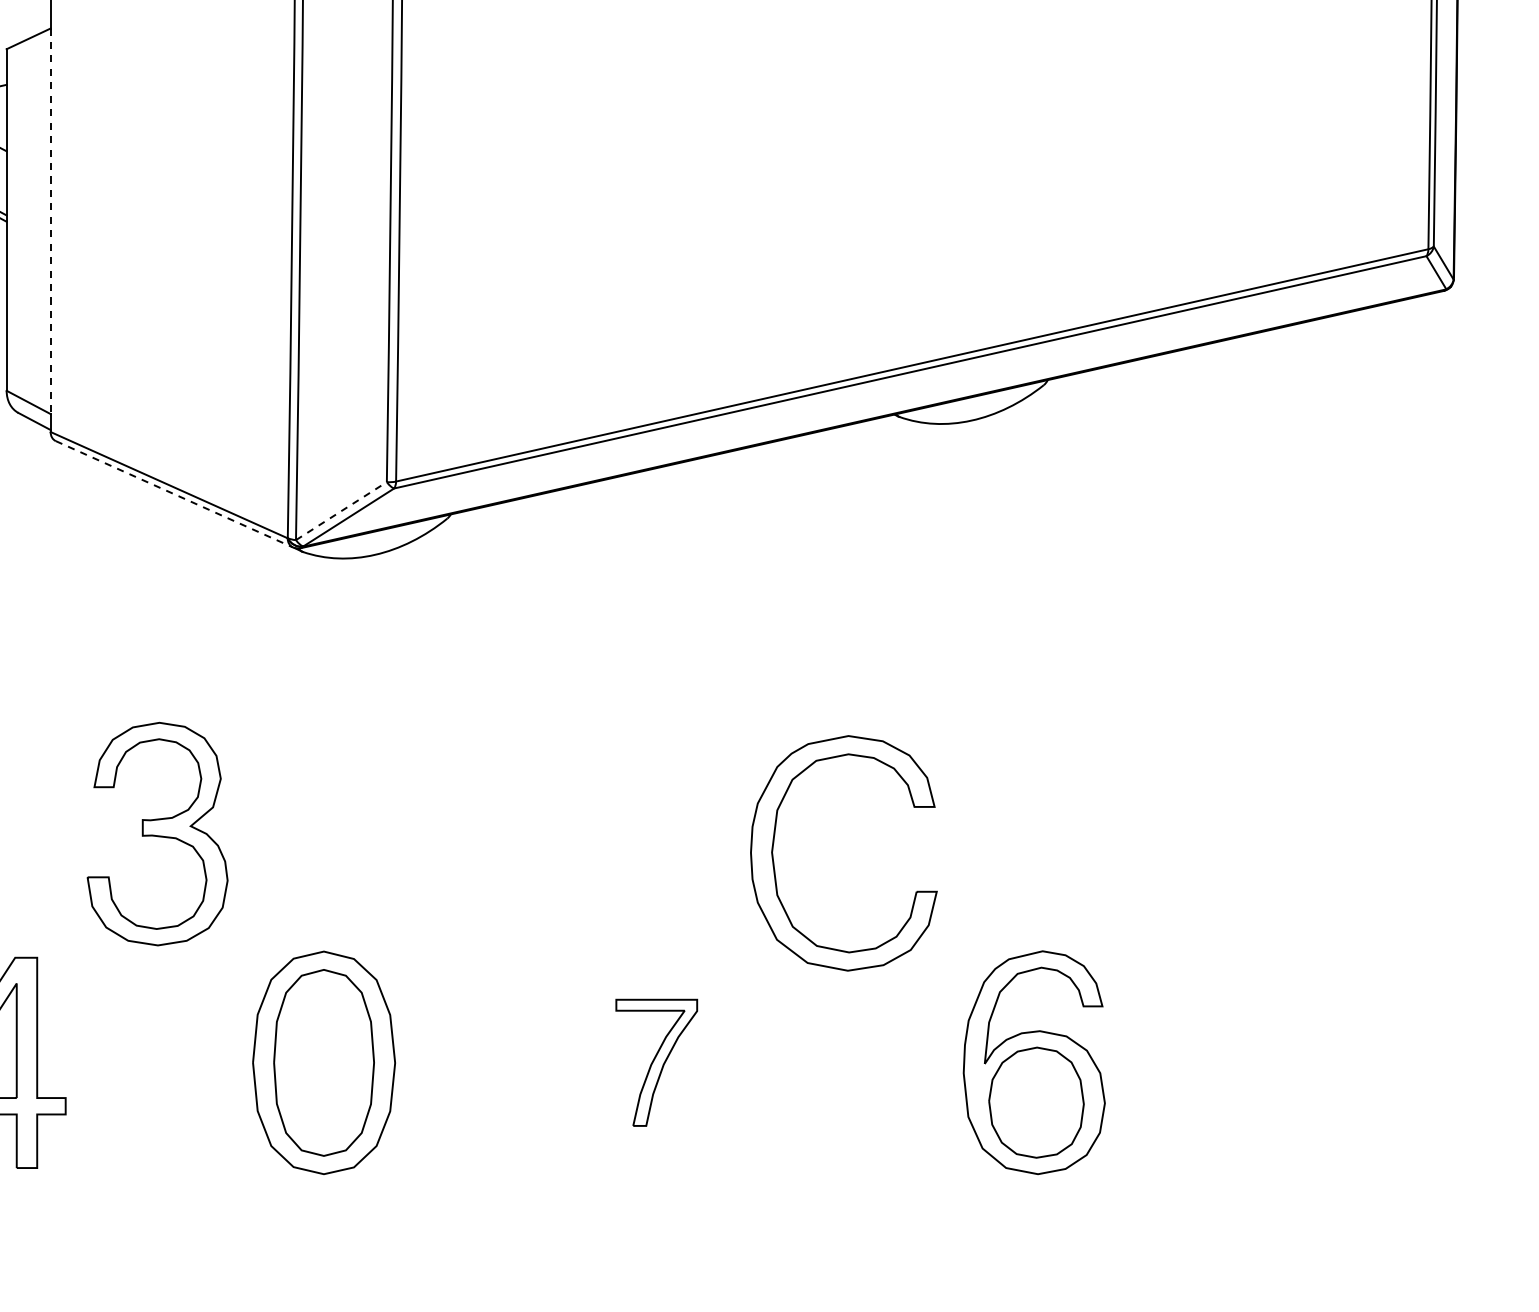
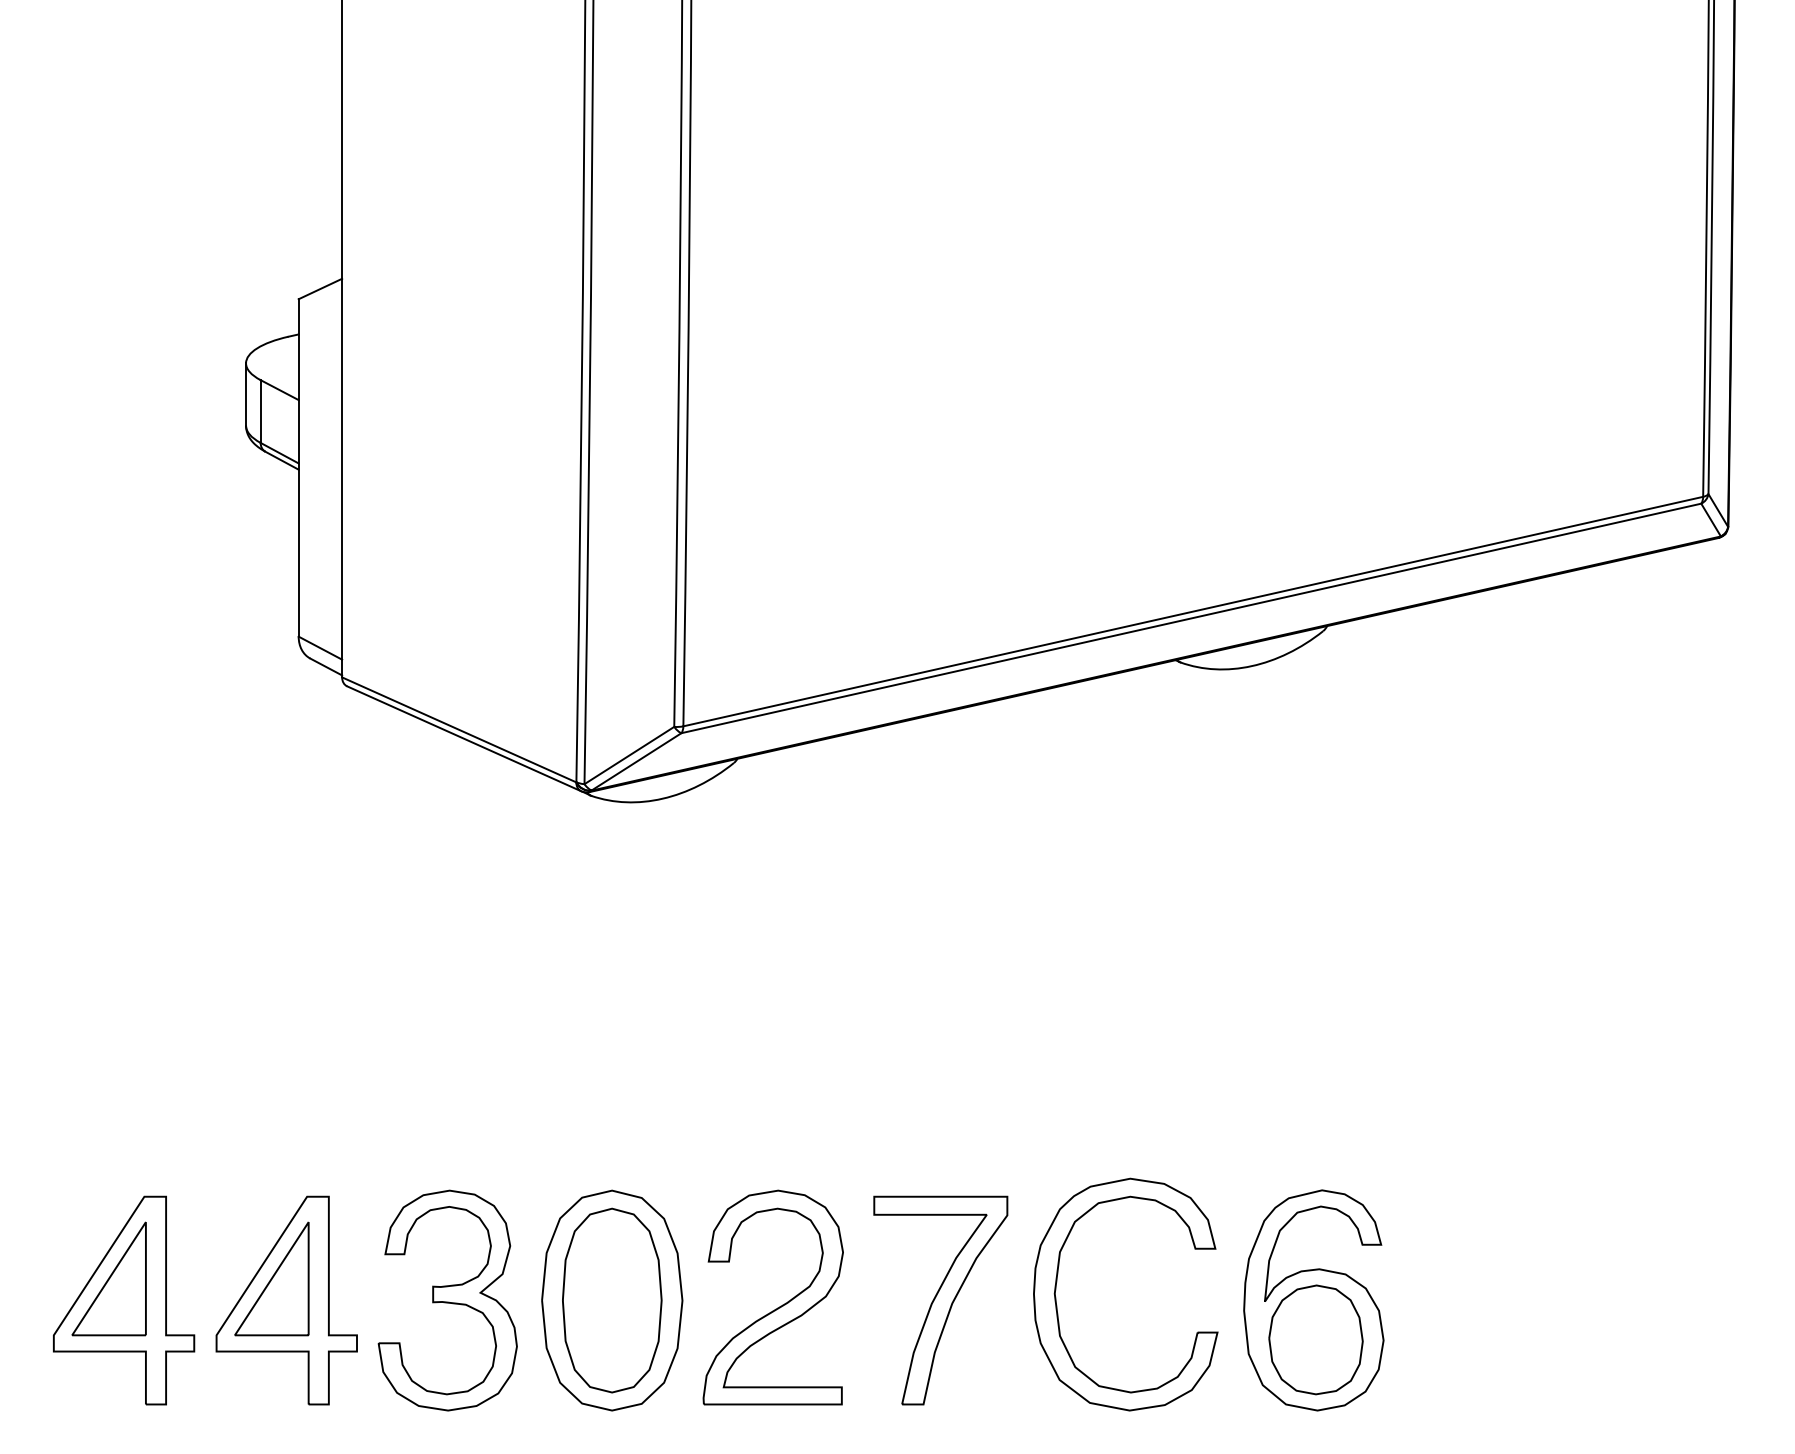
line: (51, 221) -> (342, 469), dashed -> solid
line: (174, 494) -> (464, 739), dashed -> solid
line: (341, 511) -> (629, 755), dashed -> solid
part: (157, 834) -> (447, 1300), moved
part: (774, 864) -> (1057, 1305), moved
part: (656, 1062) -> (940, 1300), size x1.67
part: (491, 1069) -> (777, 1307), added

